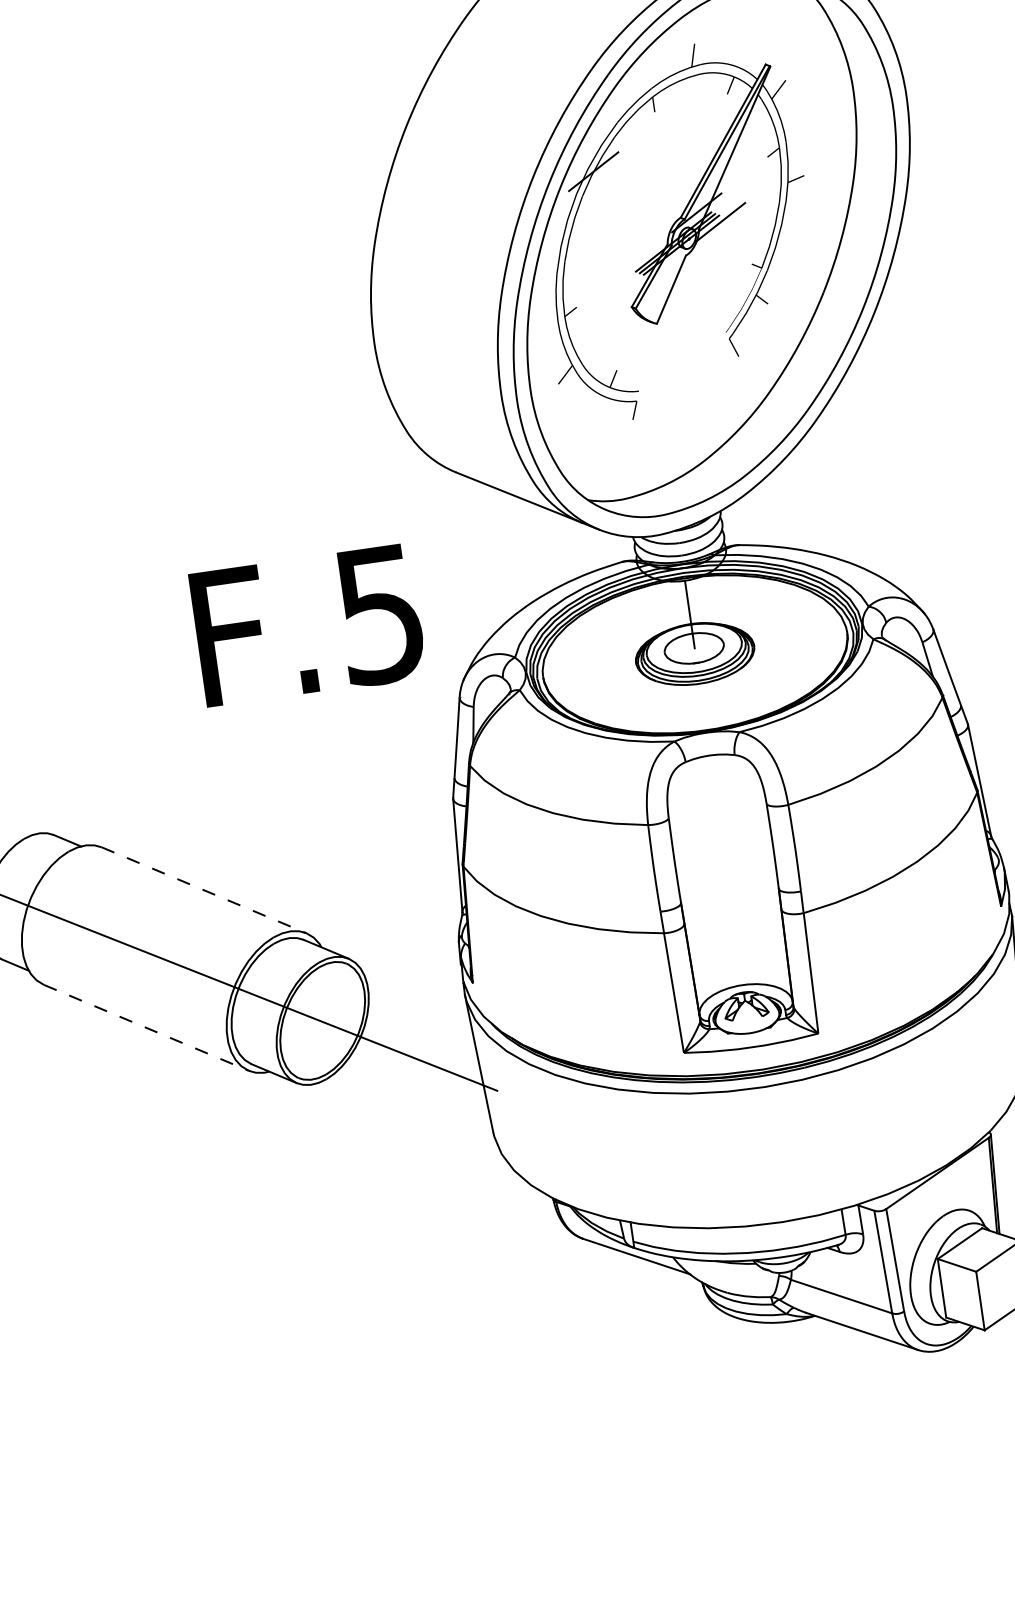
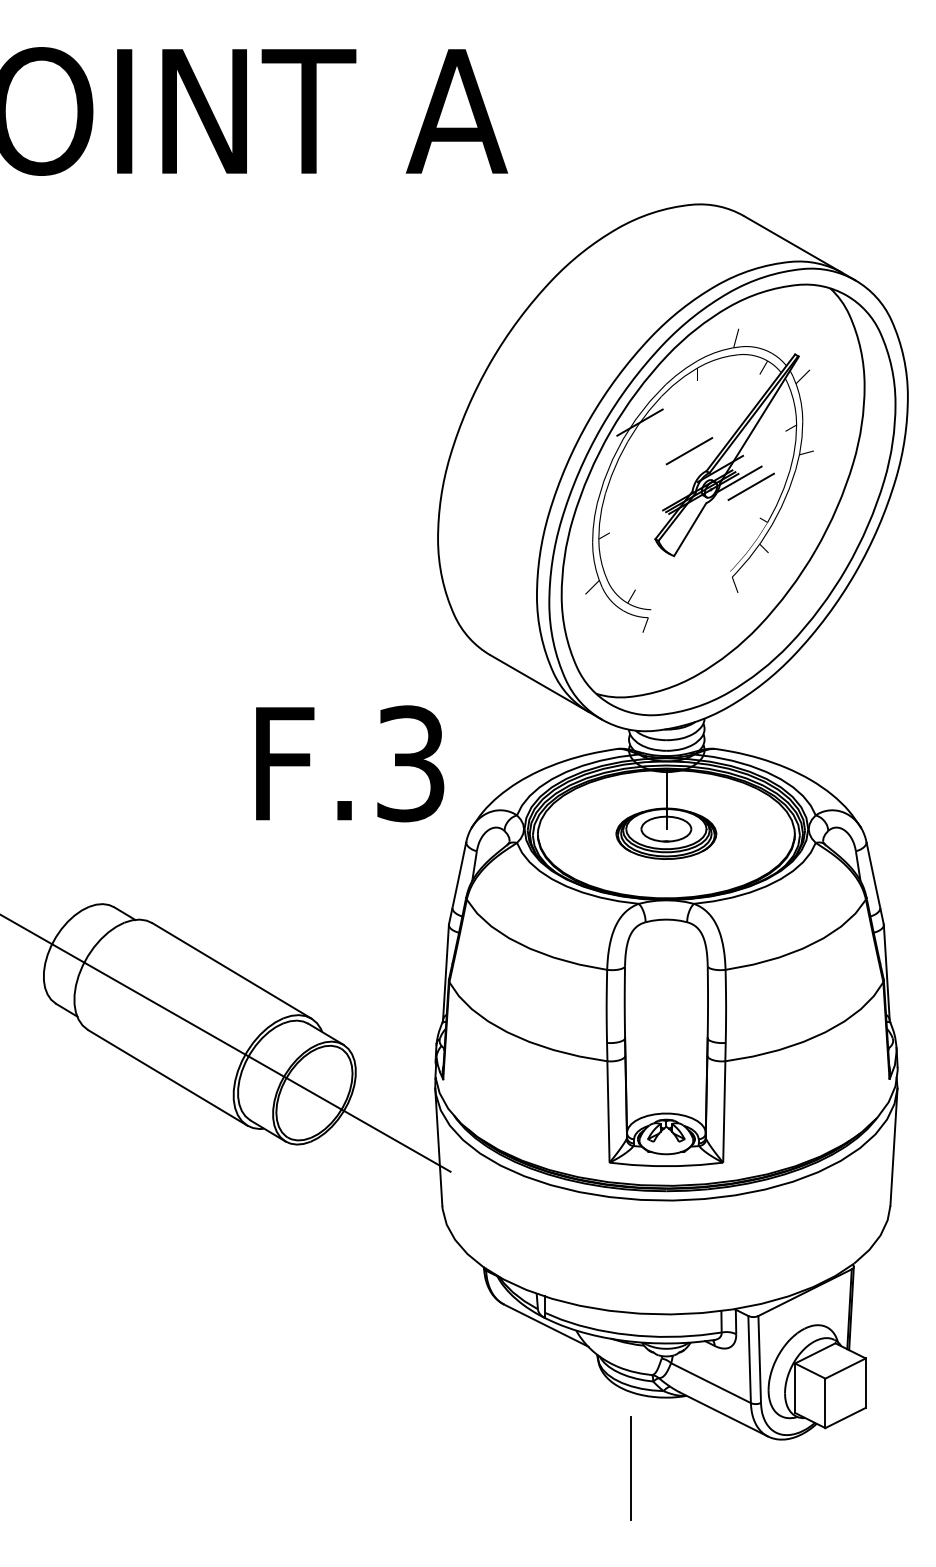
line: (657, 197) -> (689, 451), added
line: (735, 228) -> (750, 486), added
text: (380, 614) -> (410, 763), F.5 -> F.3
line: (203, 889) -> (231, 970), dashed -> solid
line: (146, 1027) -> (167, 1077), dashed -> solid
line: (760, 1411) -> (630, 1468), added

